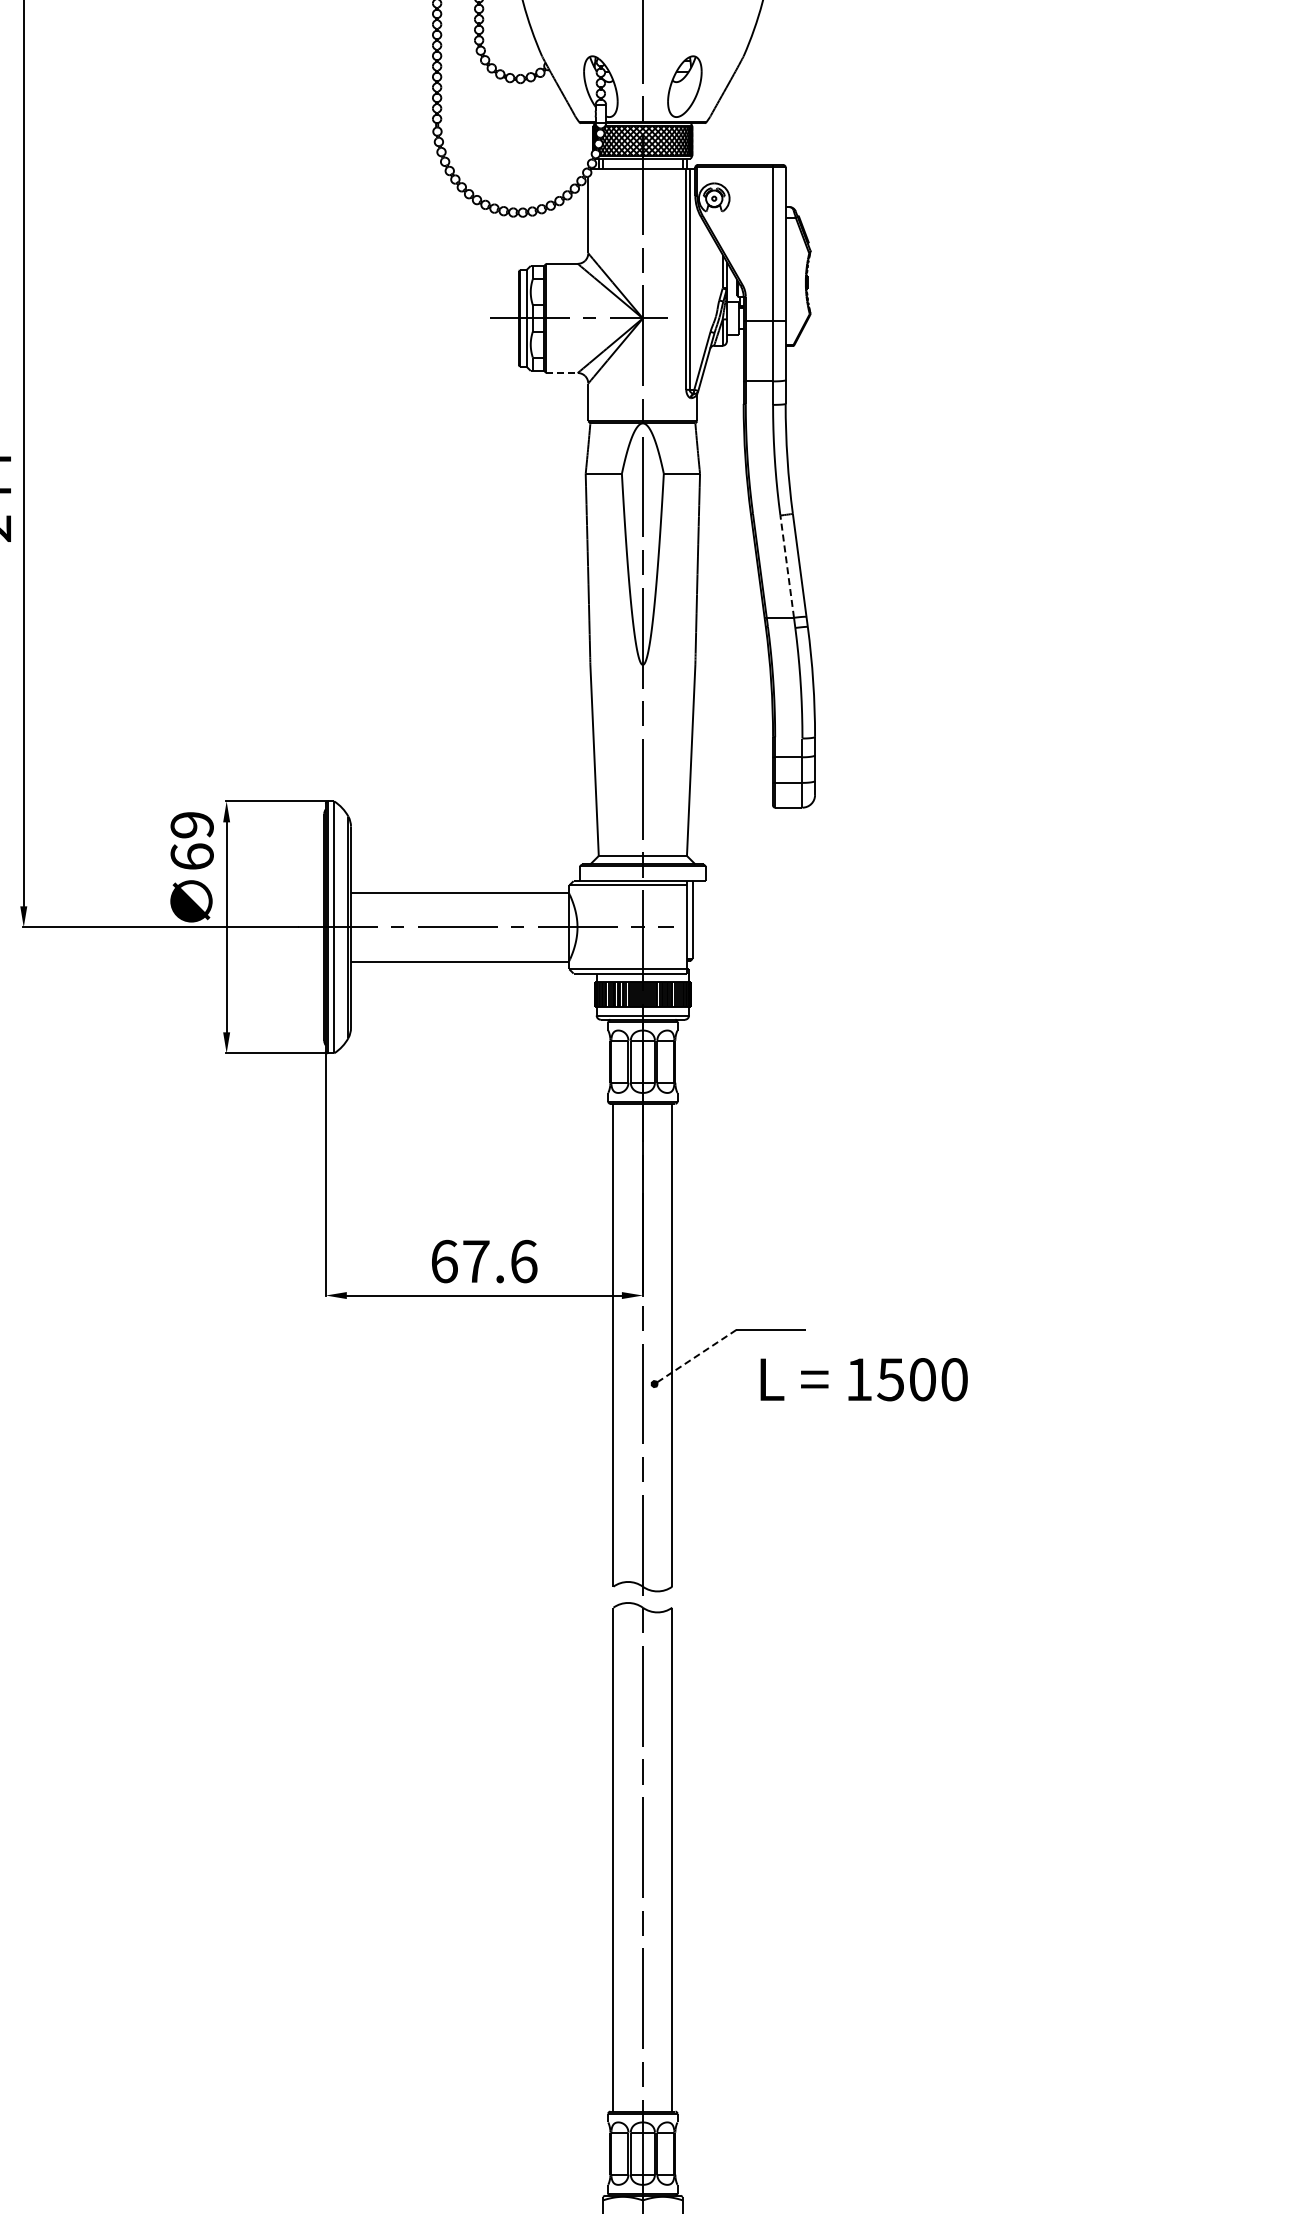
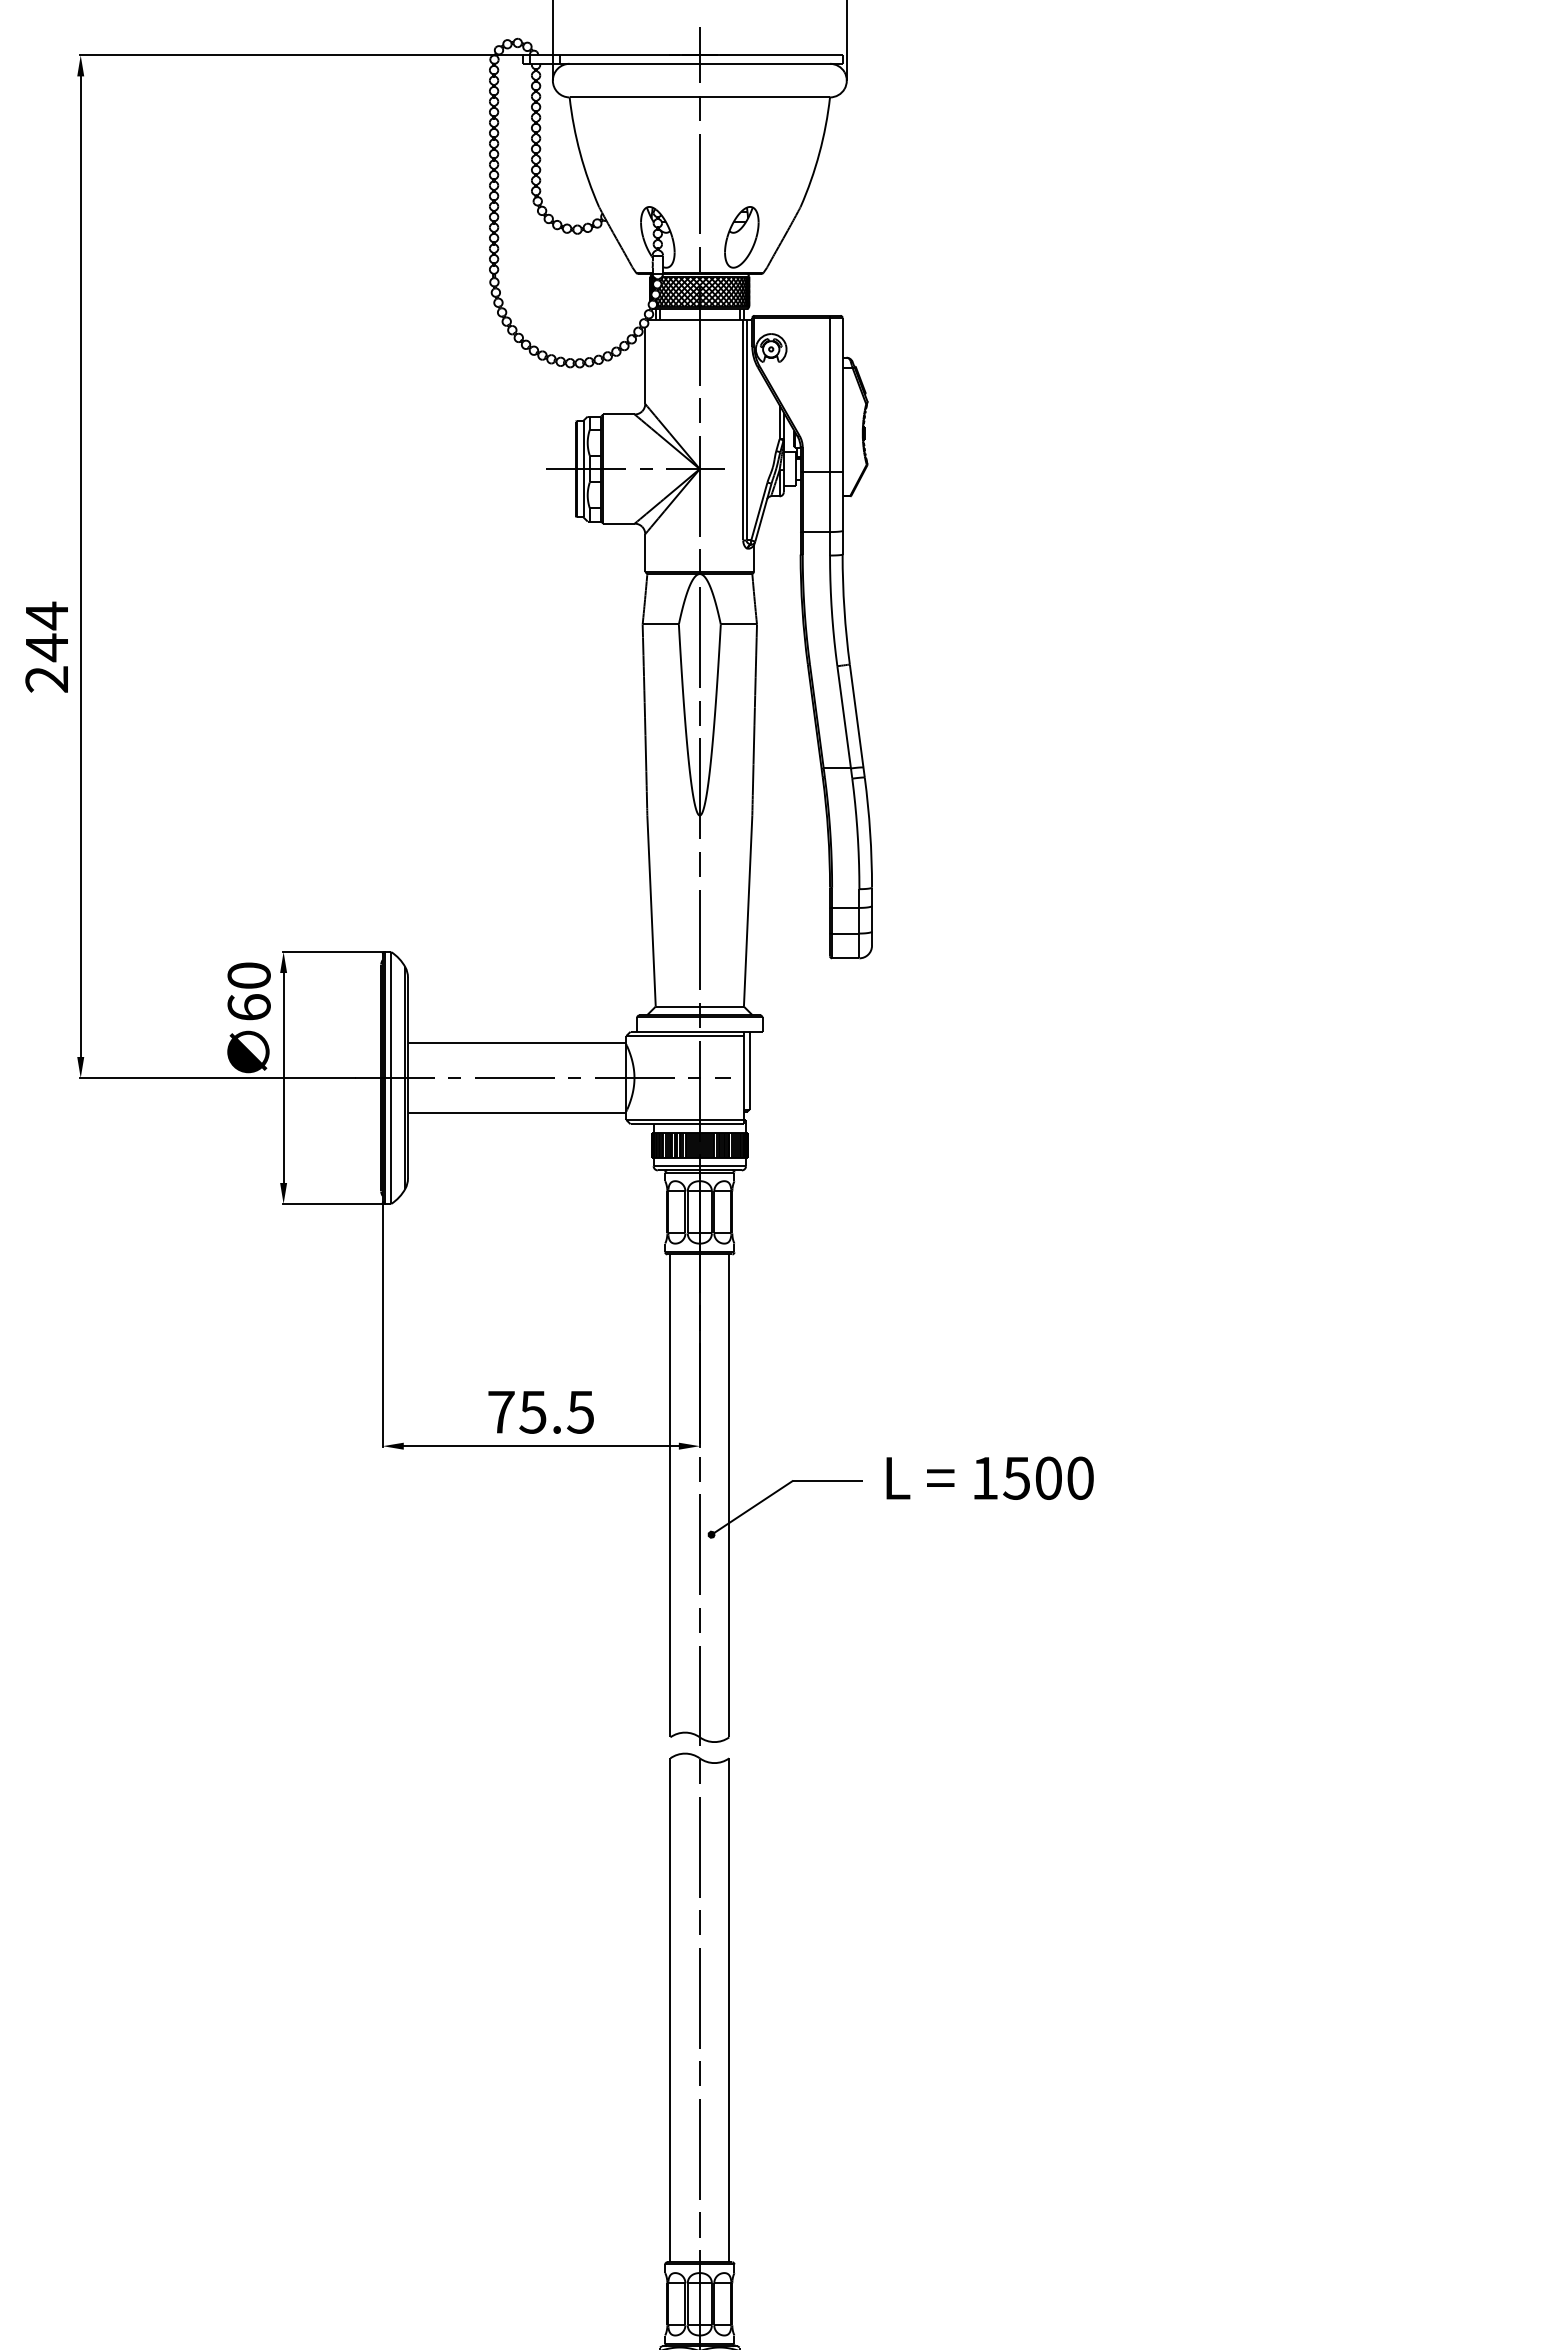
line: (562, 372) -> (619, 523), dashed -> solid
line: (787, 566) -> (844, 717), dashed -> solid
text: (191, 824) -> (248, 975), 69 -> 60
text: (484, 1260) -> (541, 1411), 67.6 -> 75.5
line: (697, 1355) -> (754, 1506), dashed -> solid
text: (863, 1378) -> (989, 1477), moved

